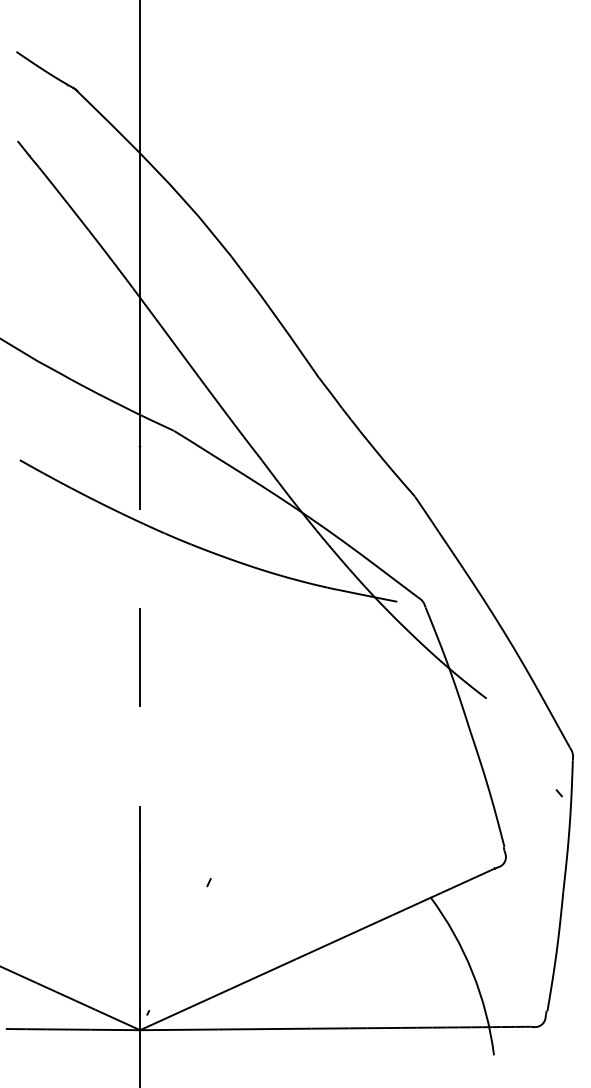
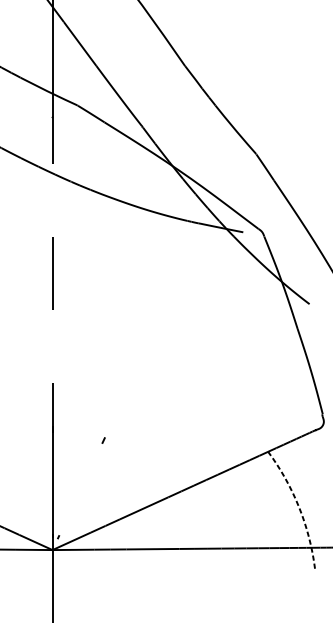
arc: (472, 972) -> (299, 507), solid -> dashed

